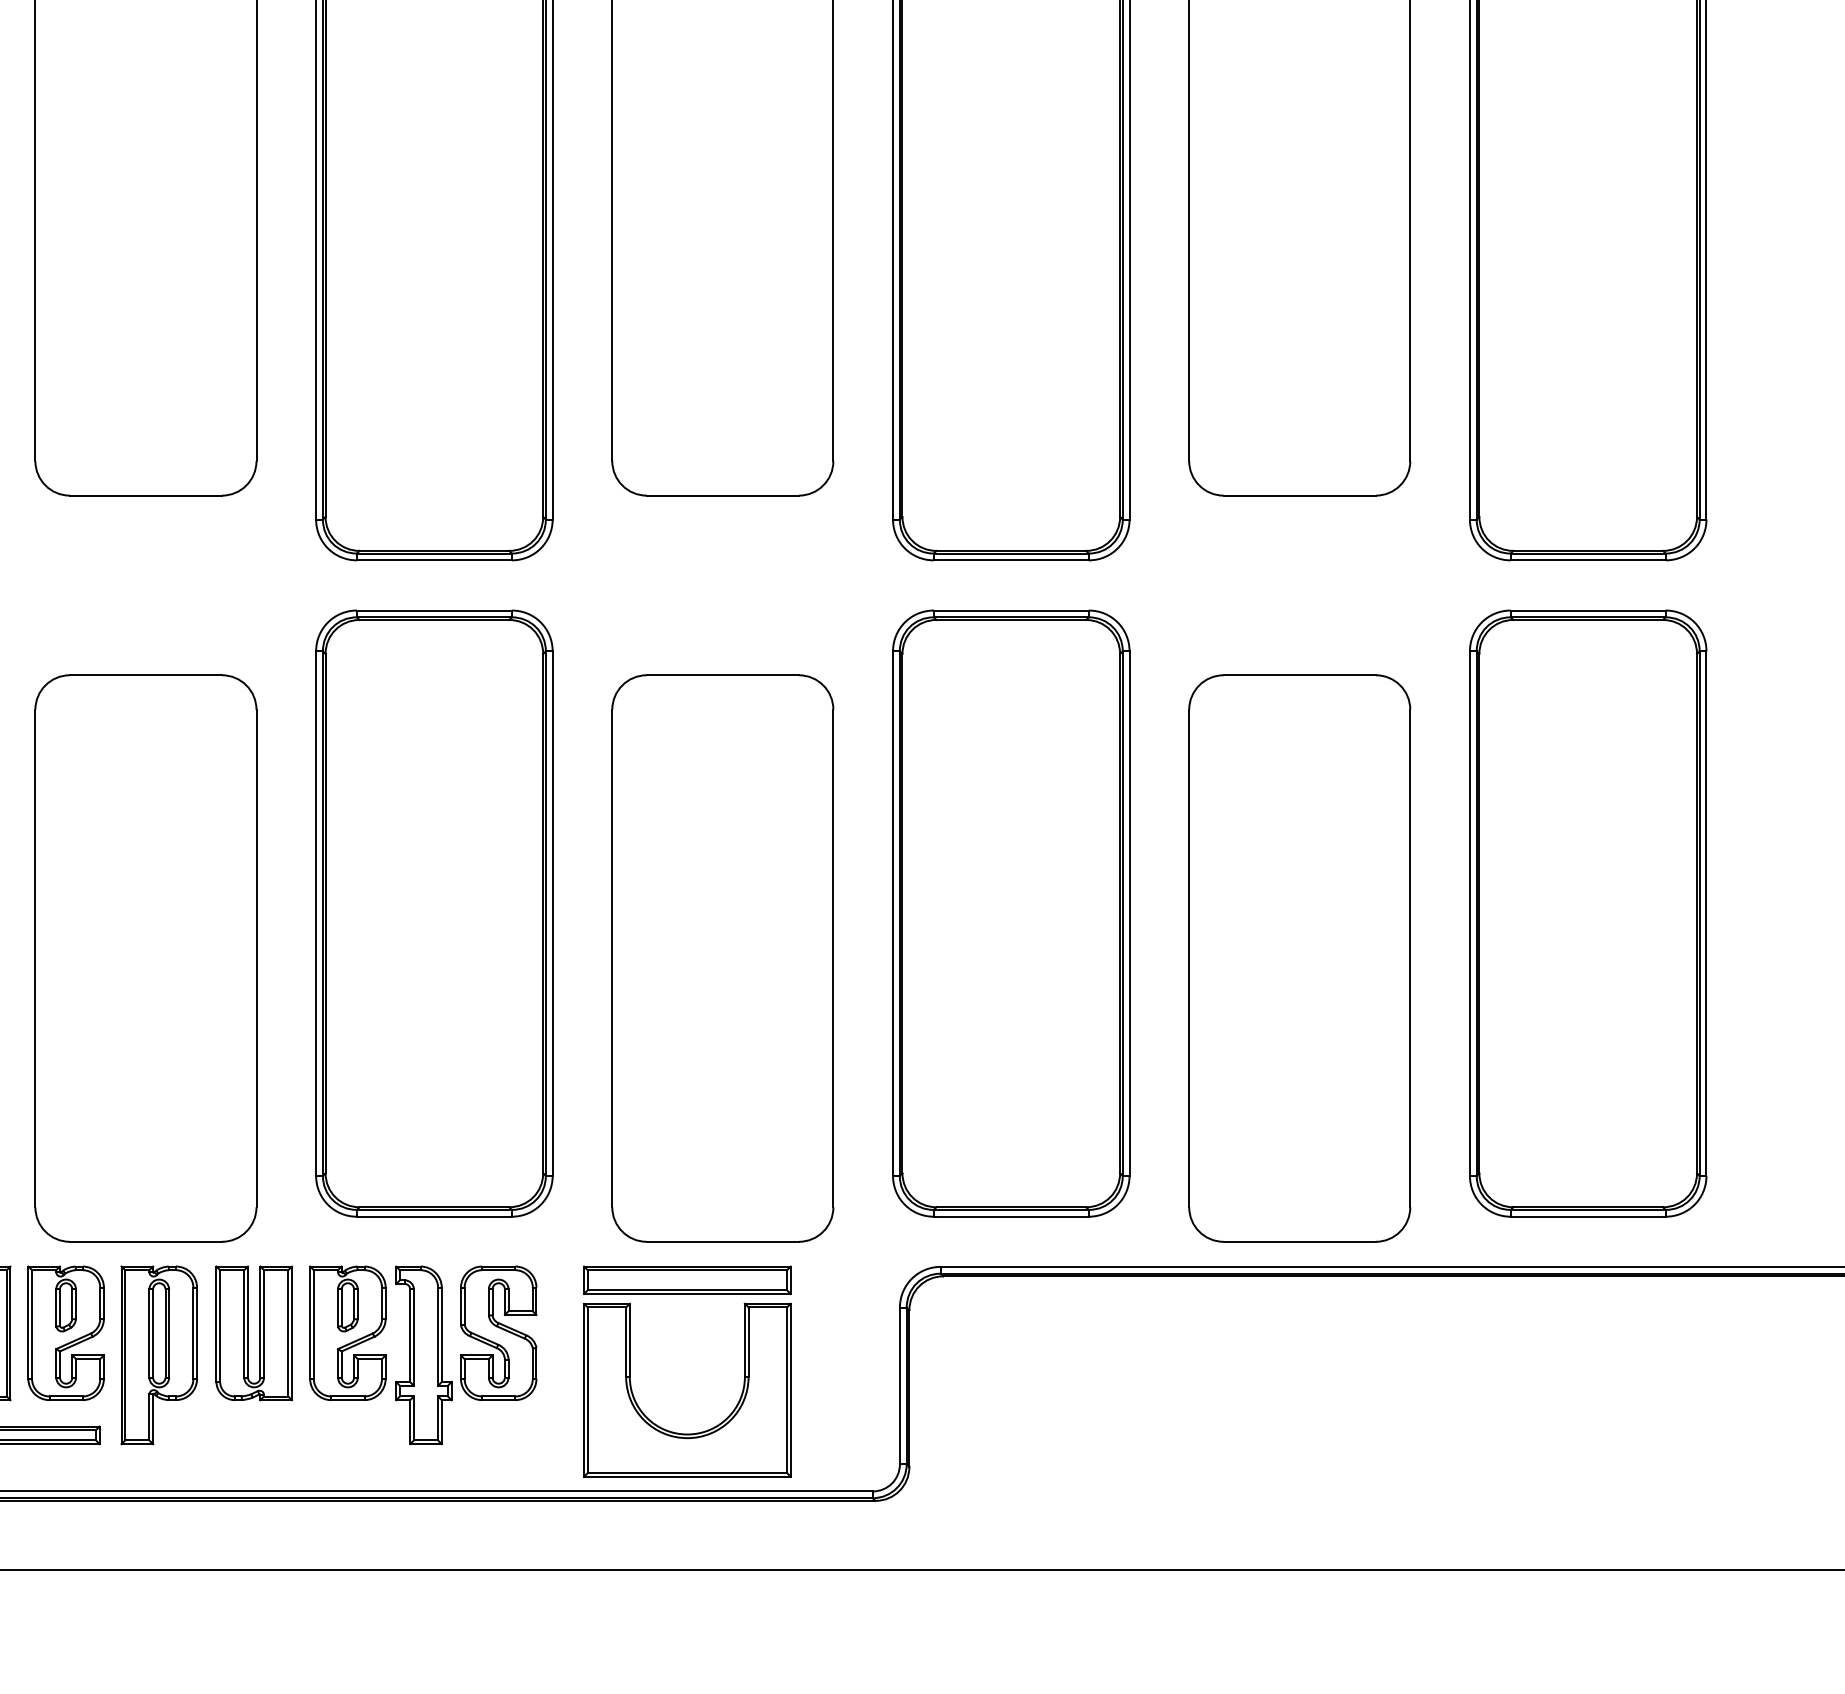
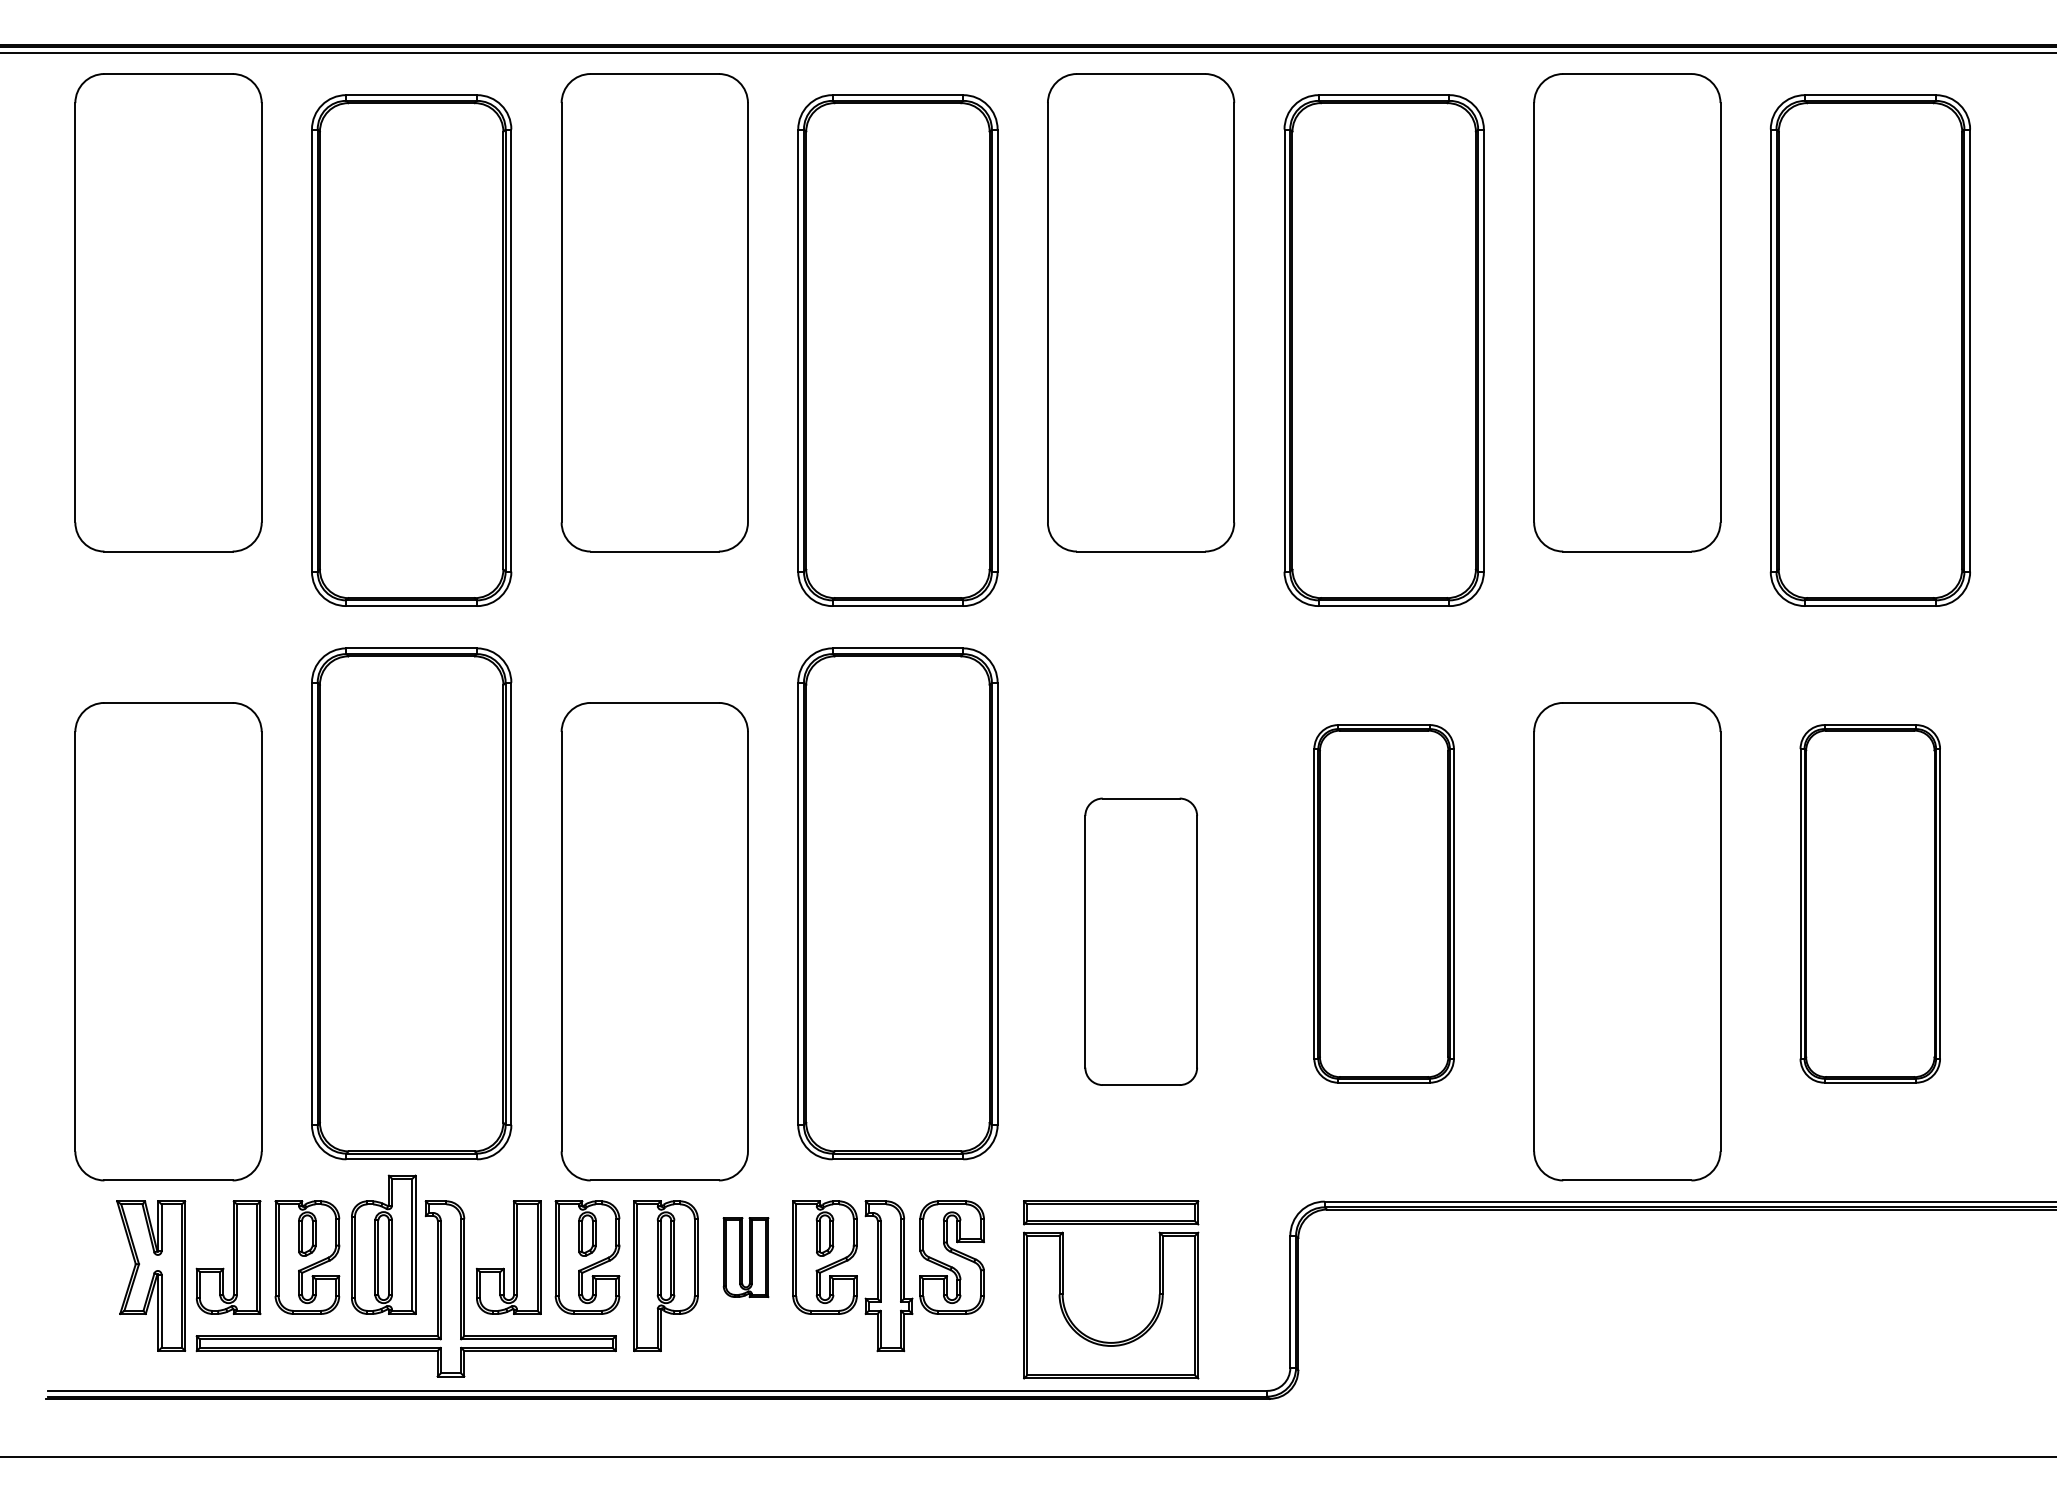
part: (1010, 913) -> (1383, 903), size x0.7
part: (1587, 913) -> (1869, 903), size x0.7
part: (723, 958) -> (1141, 941), size x0.6
part: (253, 1333) -> (745, 1257), size x0.7

